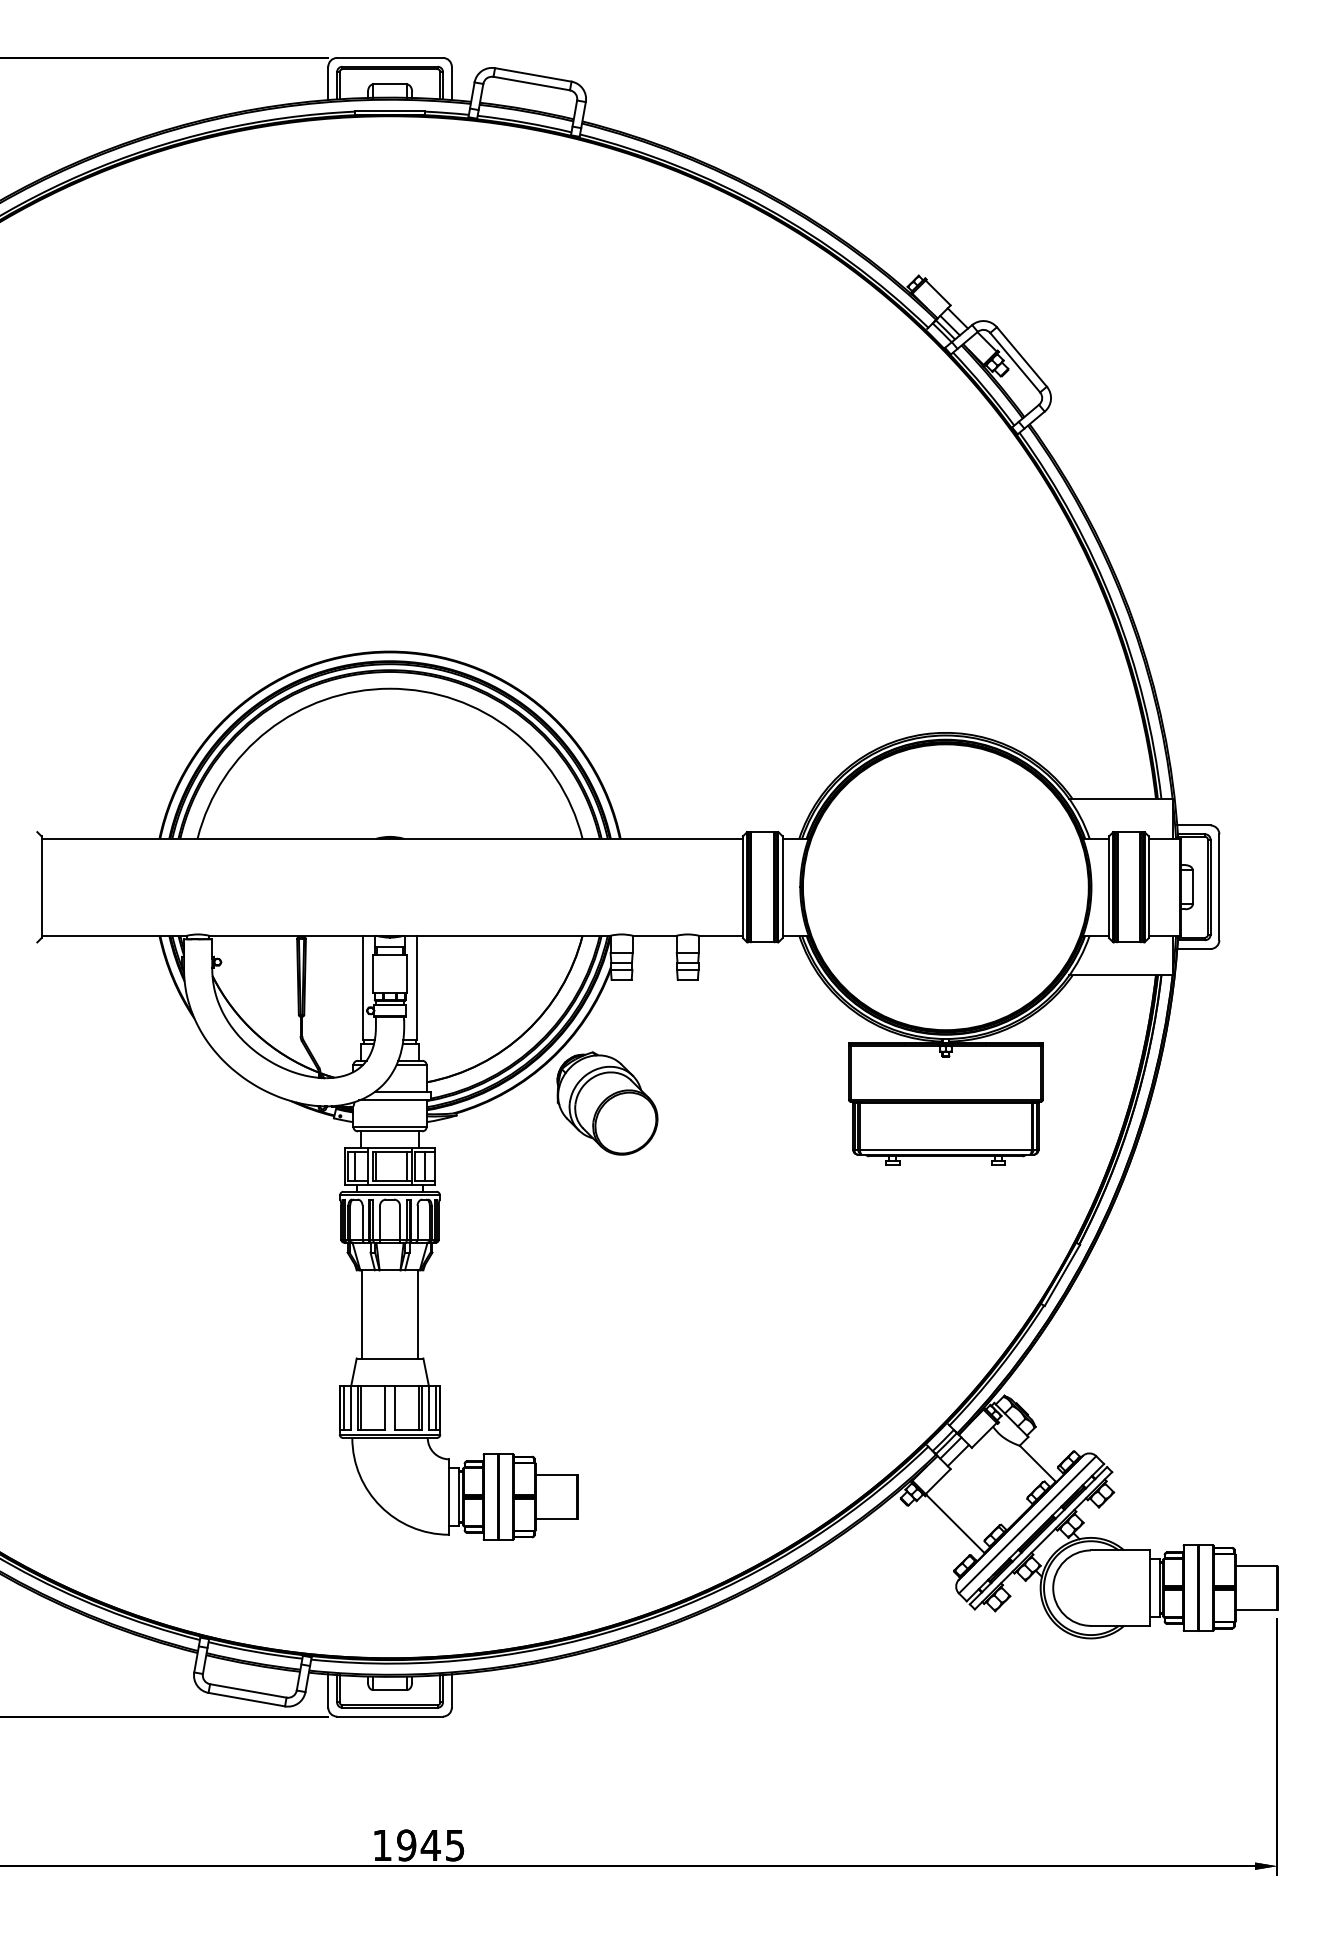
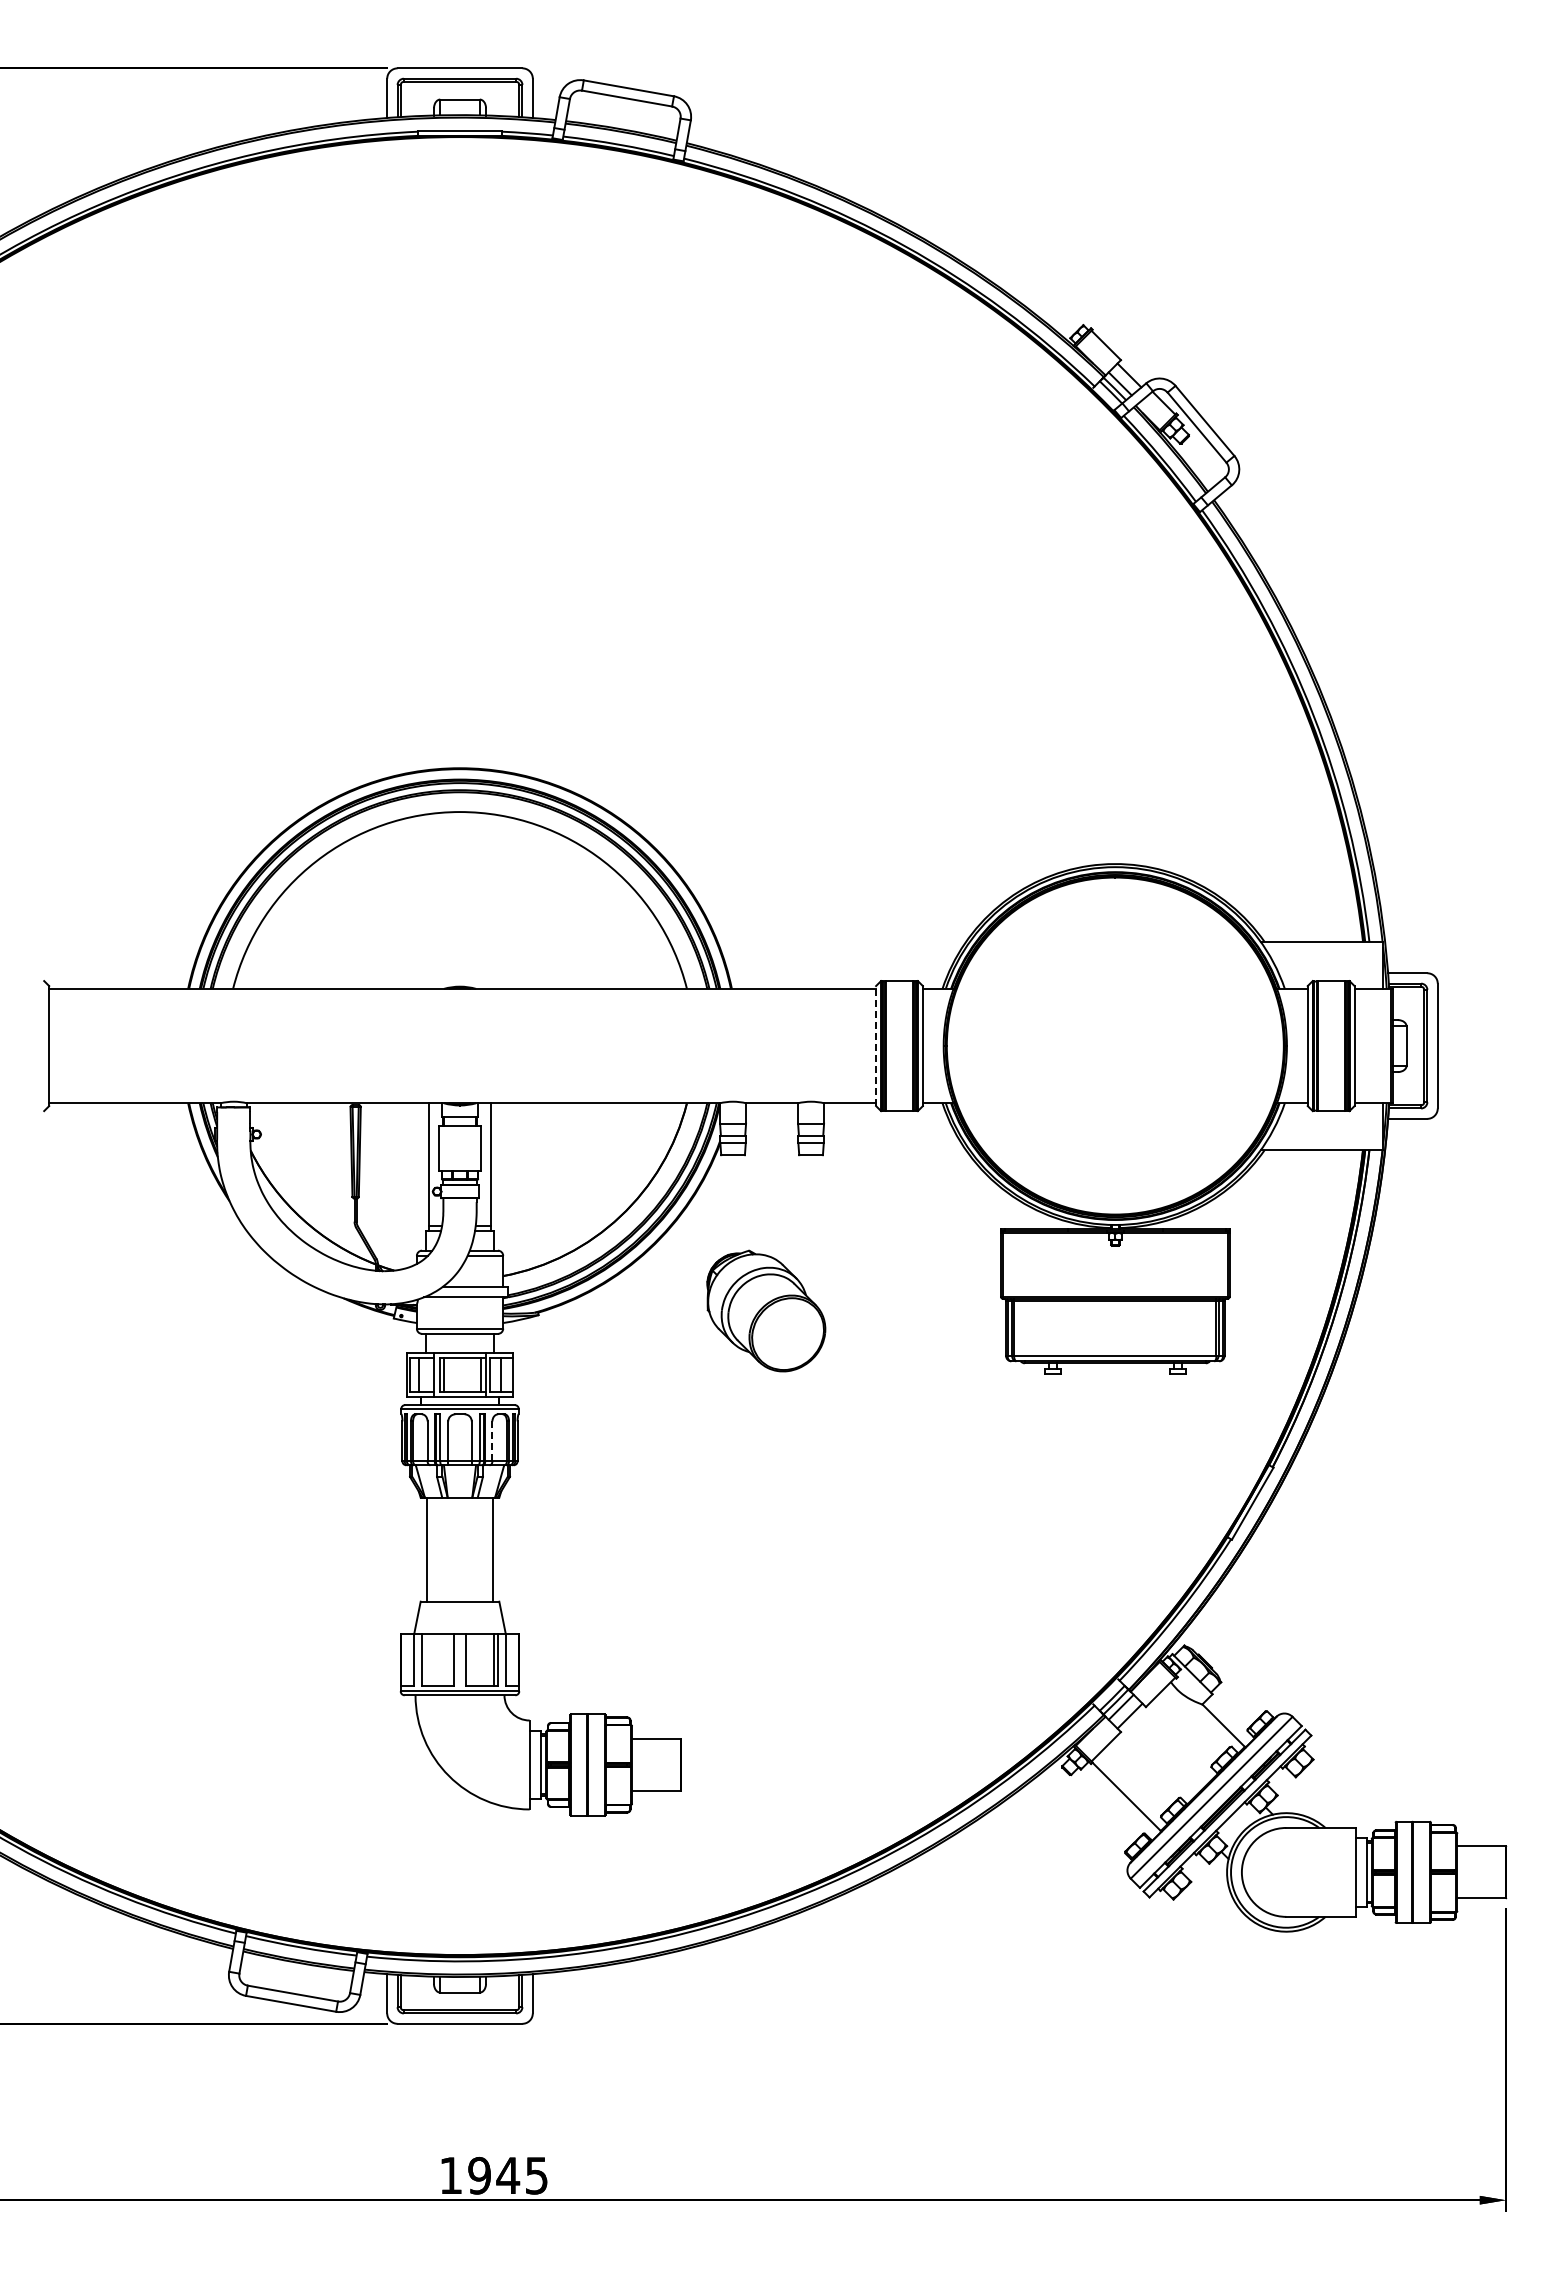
line: (743, 886) -> (876, 1045), solid -> dashed
part: (607, 1103) -> (766, 1310), moved
line: (417, 1222) -> (492, 1441), solid -> dashed
line: (343, 1407) -> (405, 1659), removed
line: (360, 1407) -> (425, 1659), removed
line: (436, 1407) -> (514, 1659), removed

